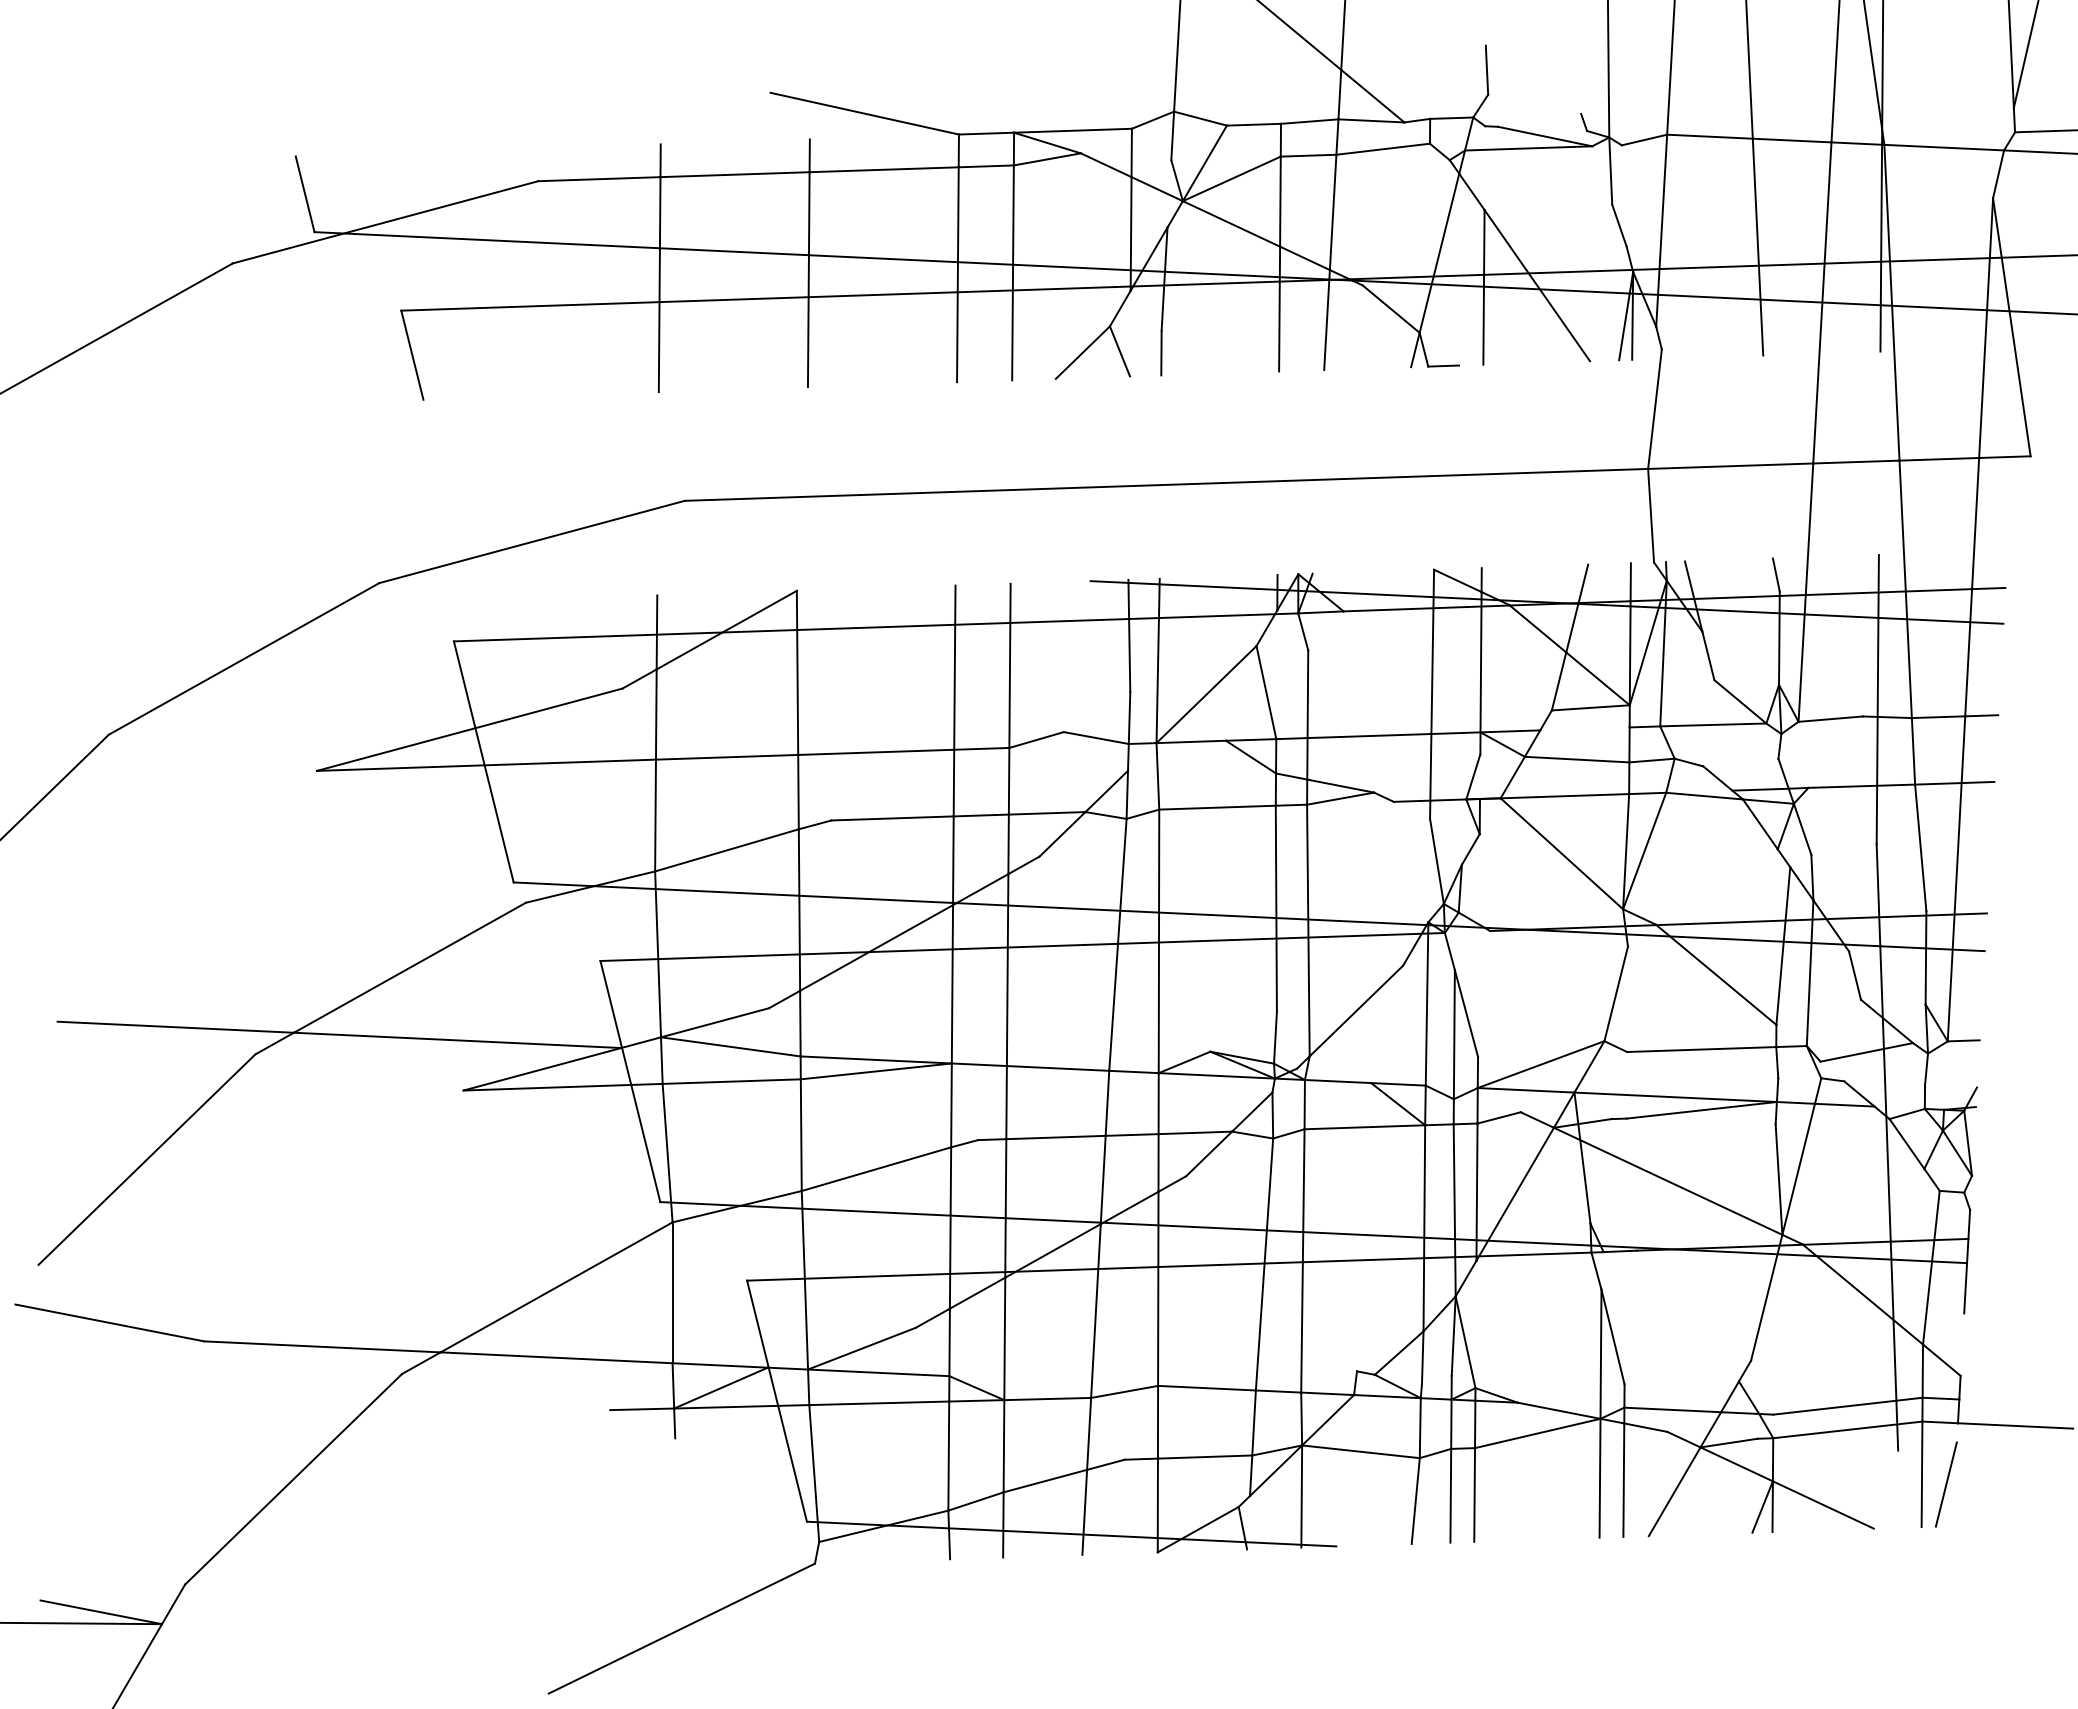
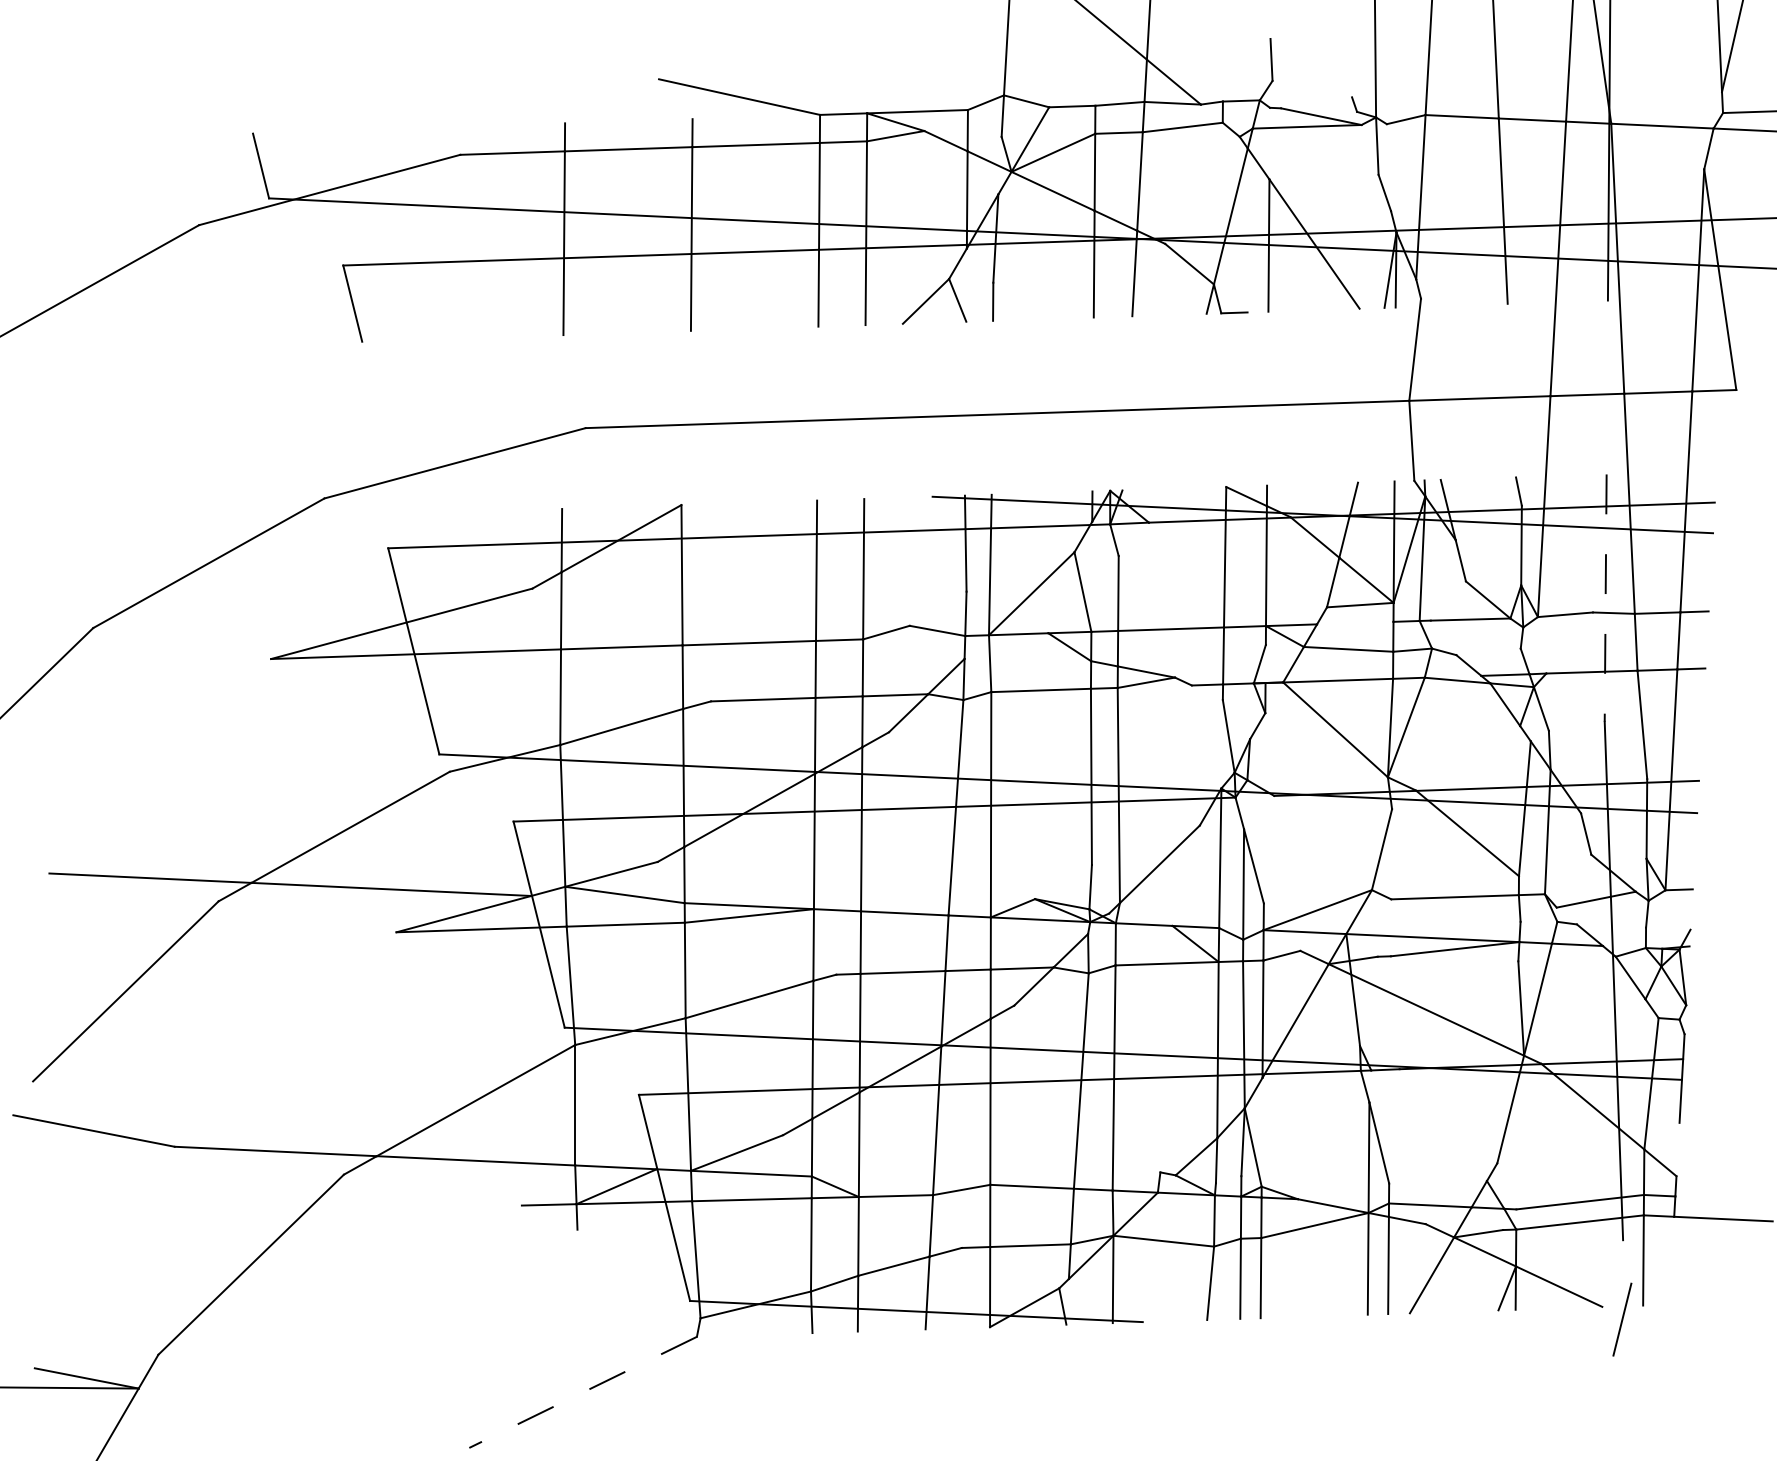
line: (1877, 699) -> (1605, 597), solid -> dashed
line: (1946, 1484) -> (1622, 1319), moved
line: (681, 1628) -> (582, 1392), solid -> dashed

